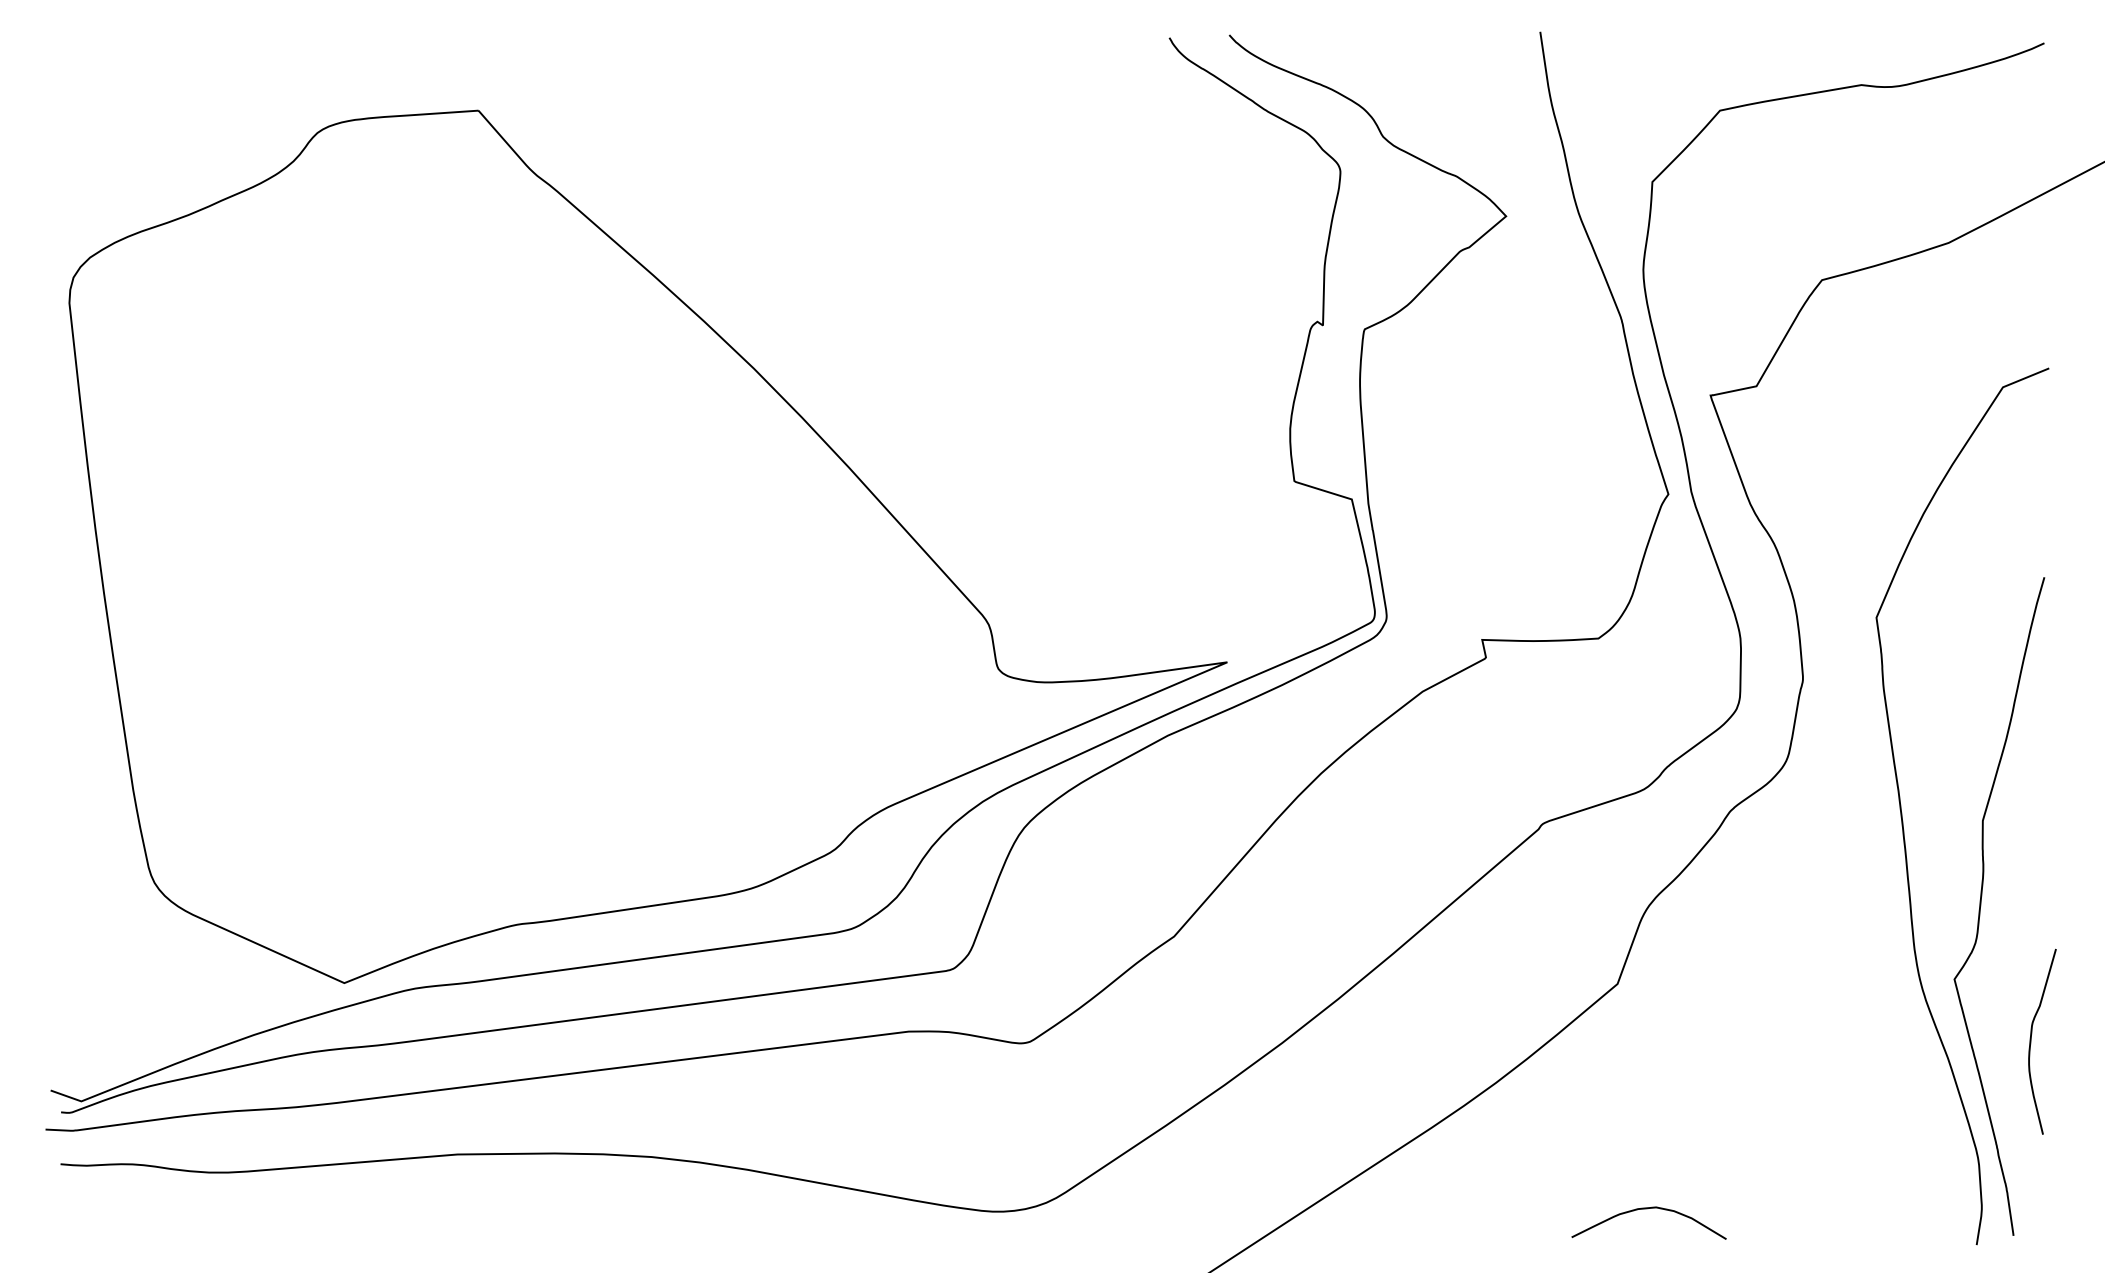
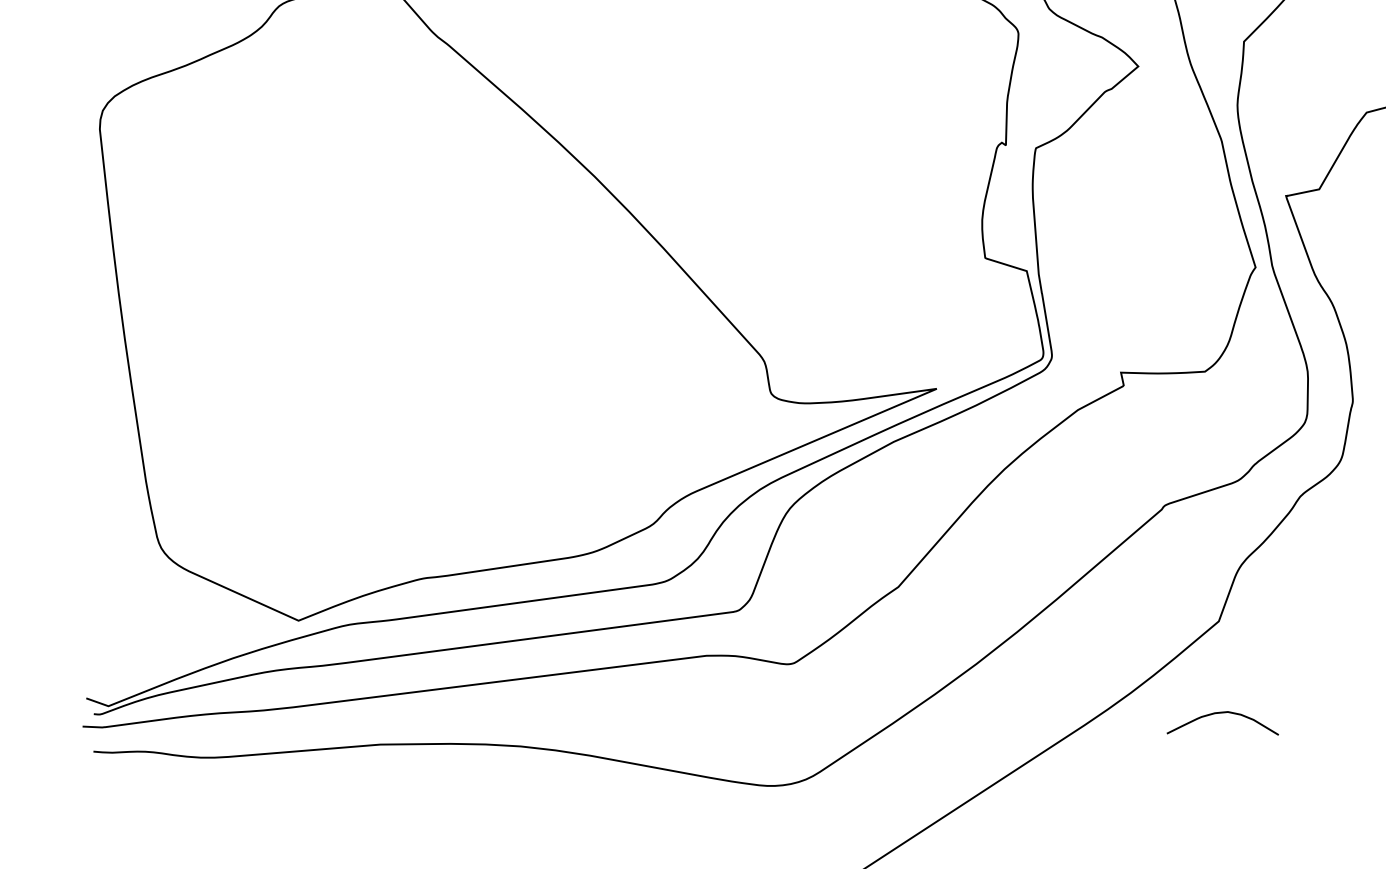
curve: (1647, 1209) -> (1221, 713), moved

